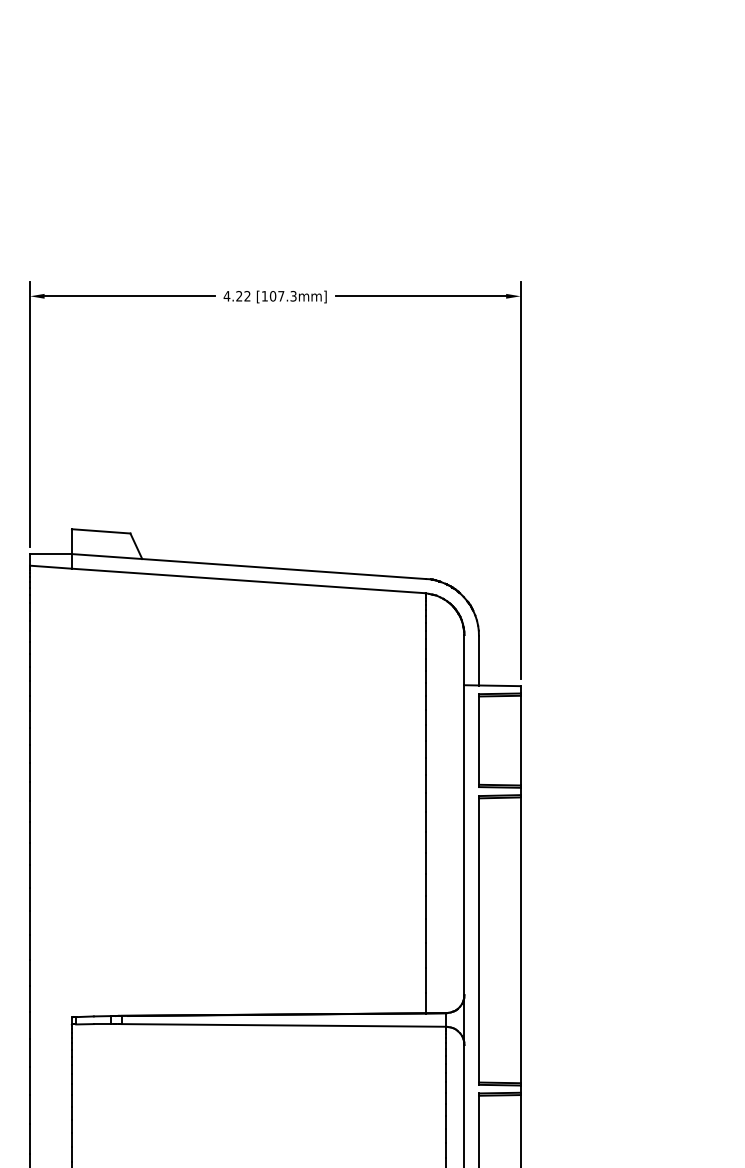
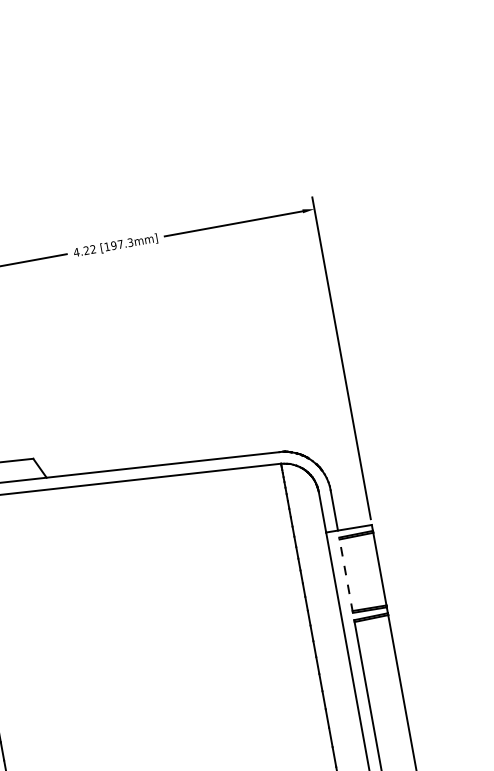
text: (272, 296) -> (113, 245), [107.3mm] -> [197.3mm]
line: (478, 740) -> (345, 575), solid -> dashed

